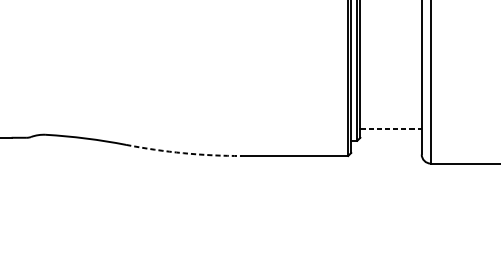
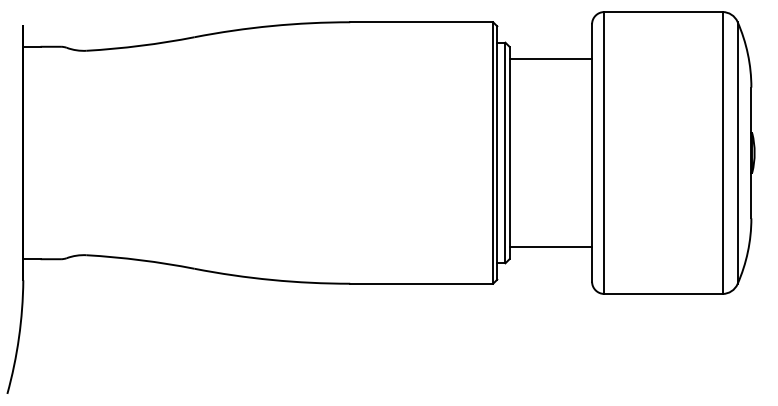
line: (391, 128) -> (551, 246), dashed -> solid
arc: (184, 152) -> (272, 279), dashed -> solid

